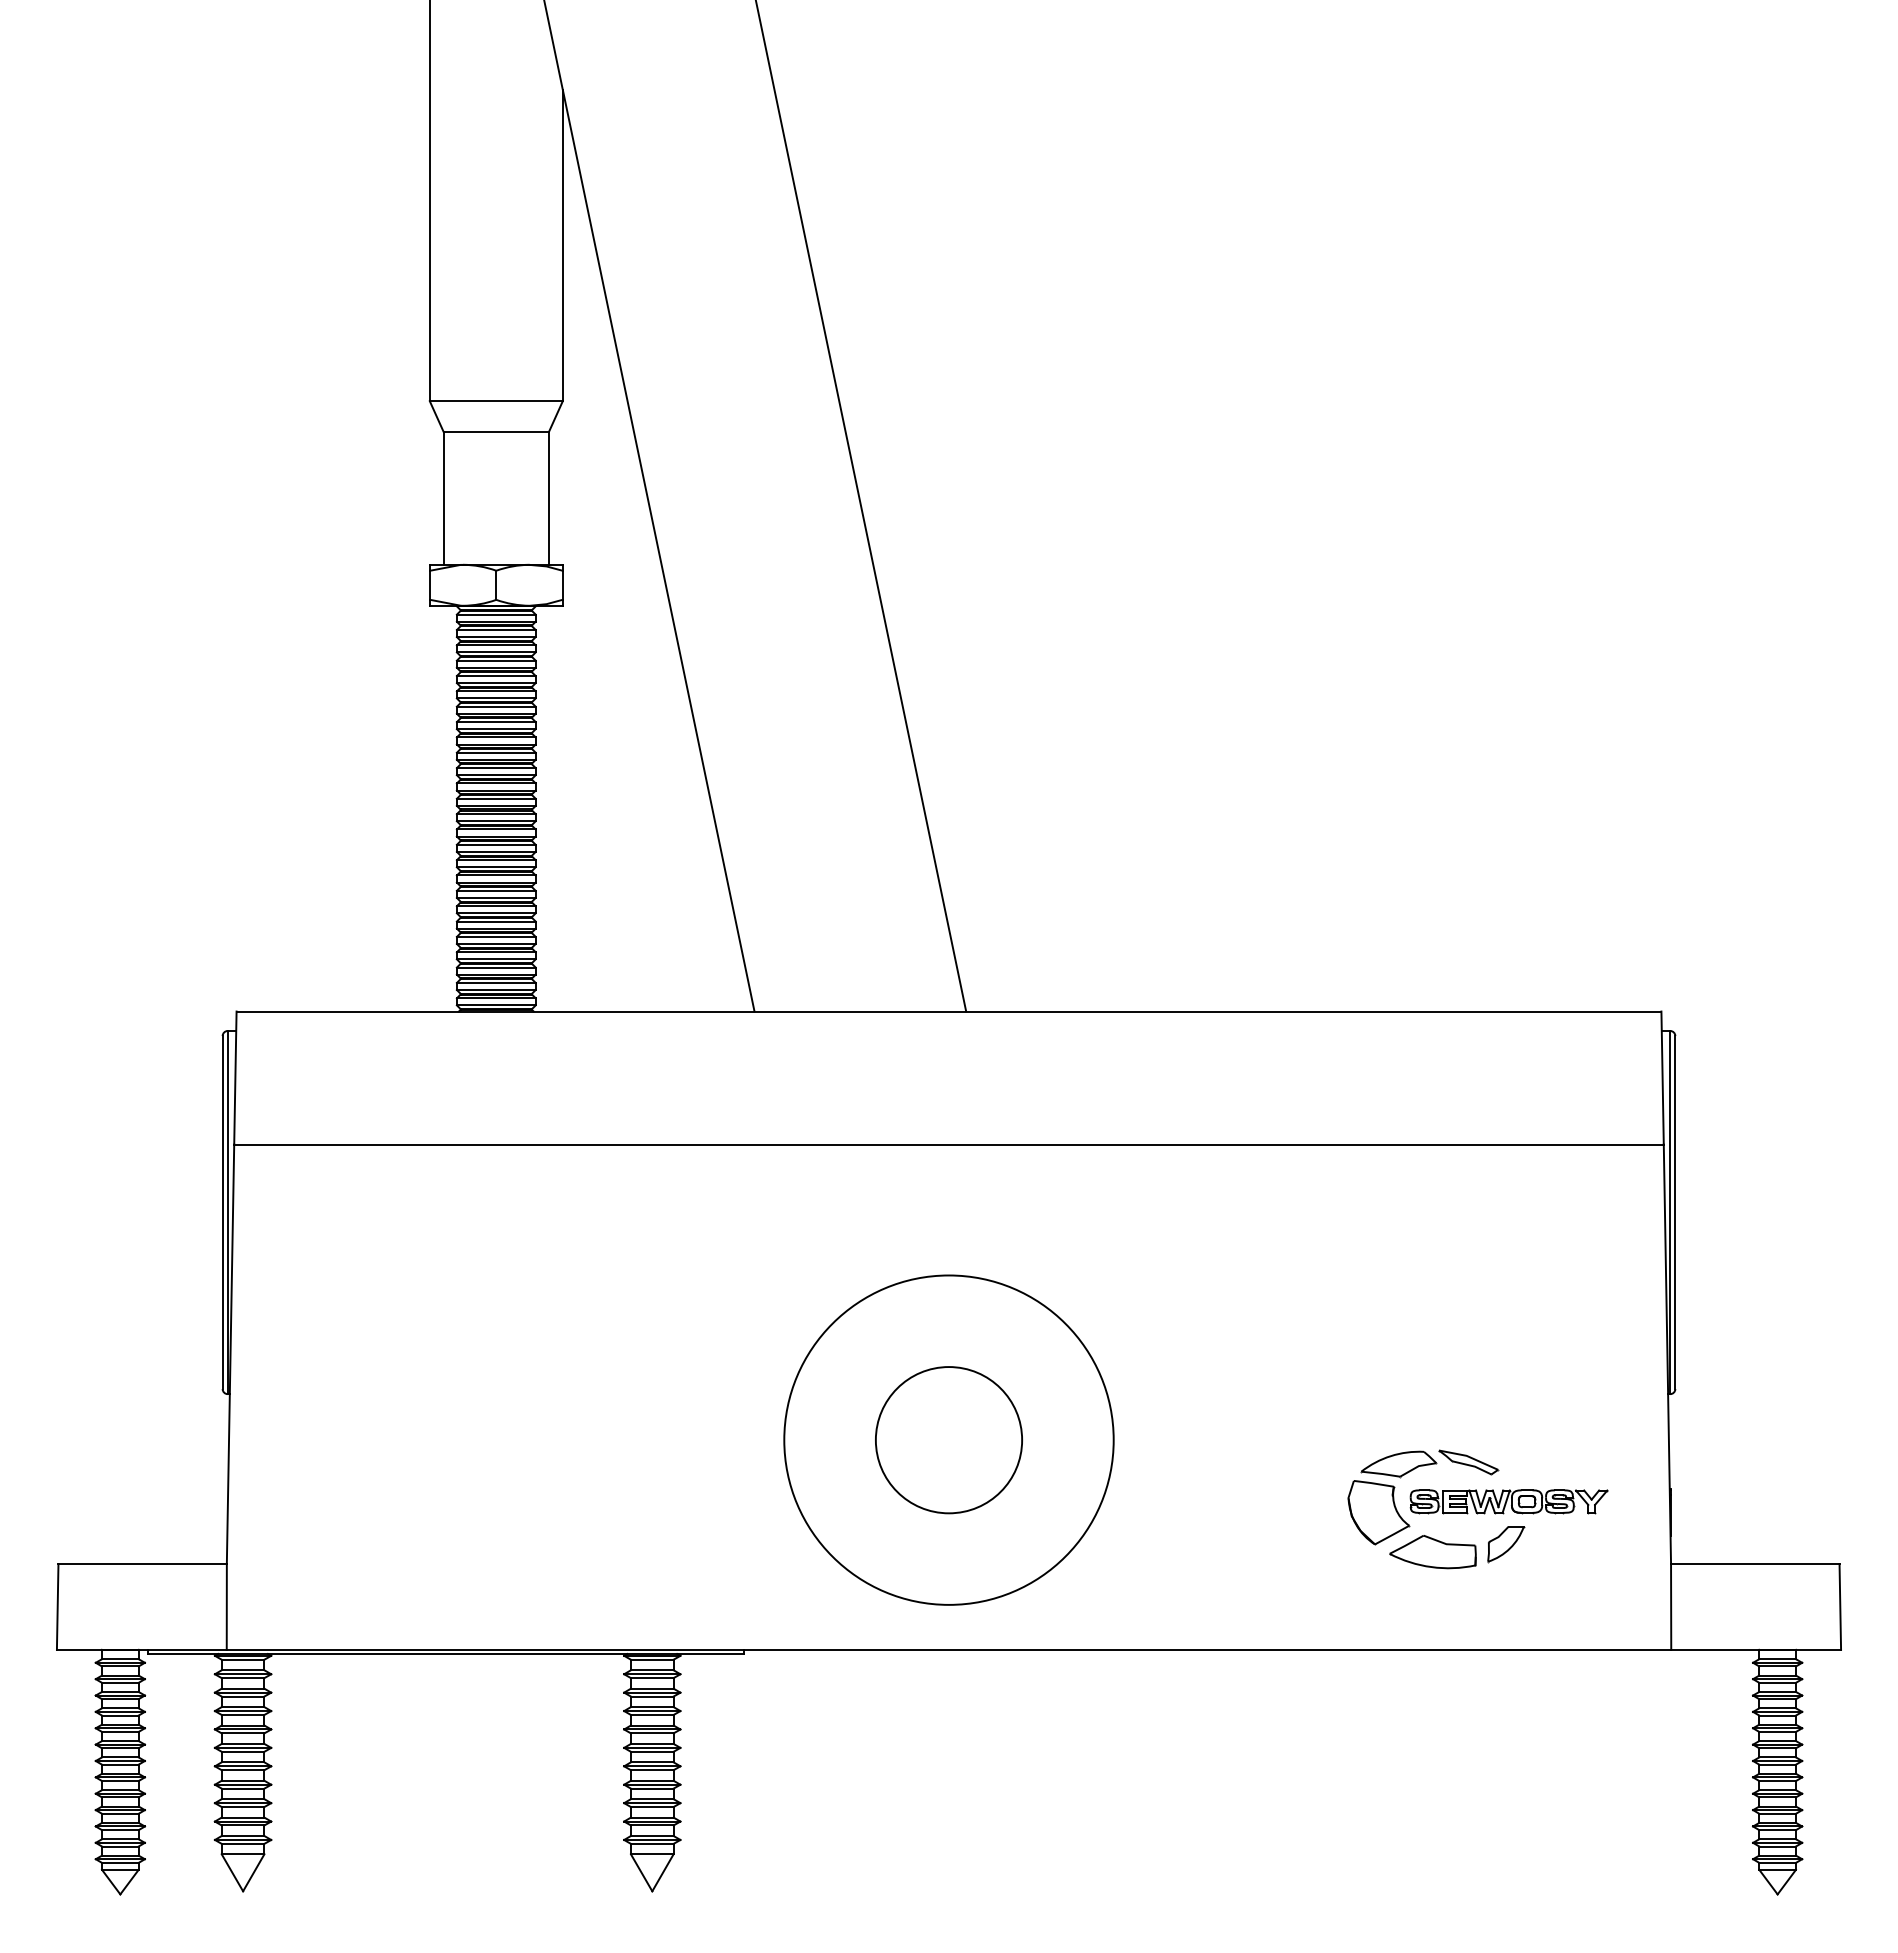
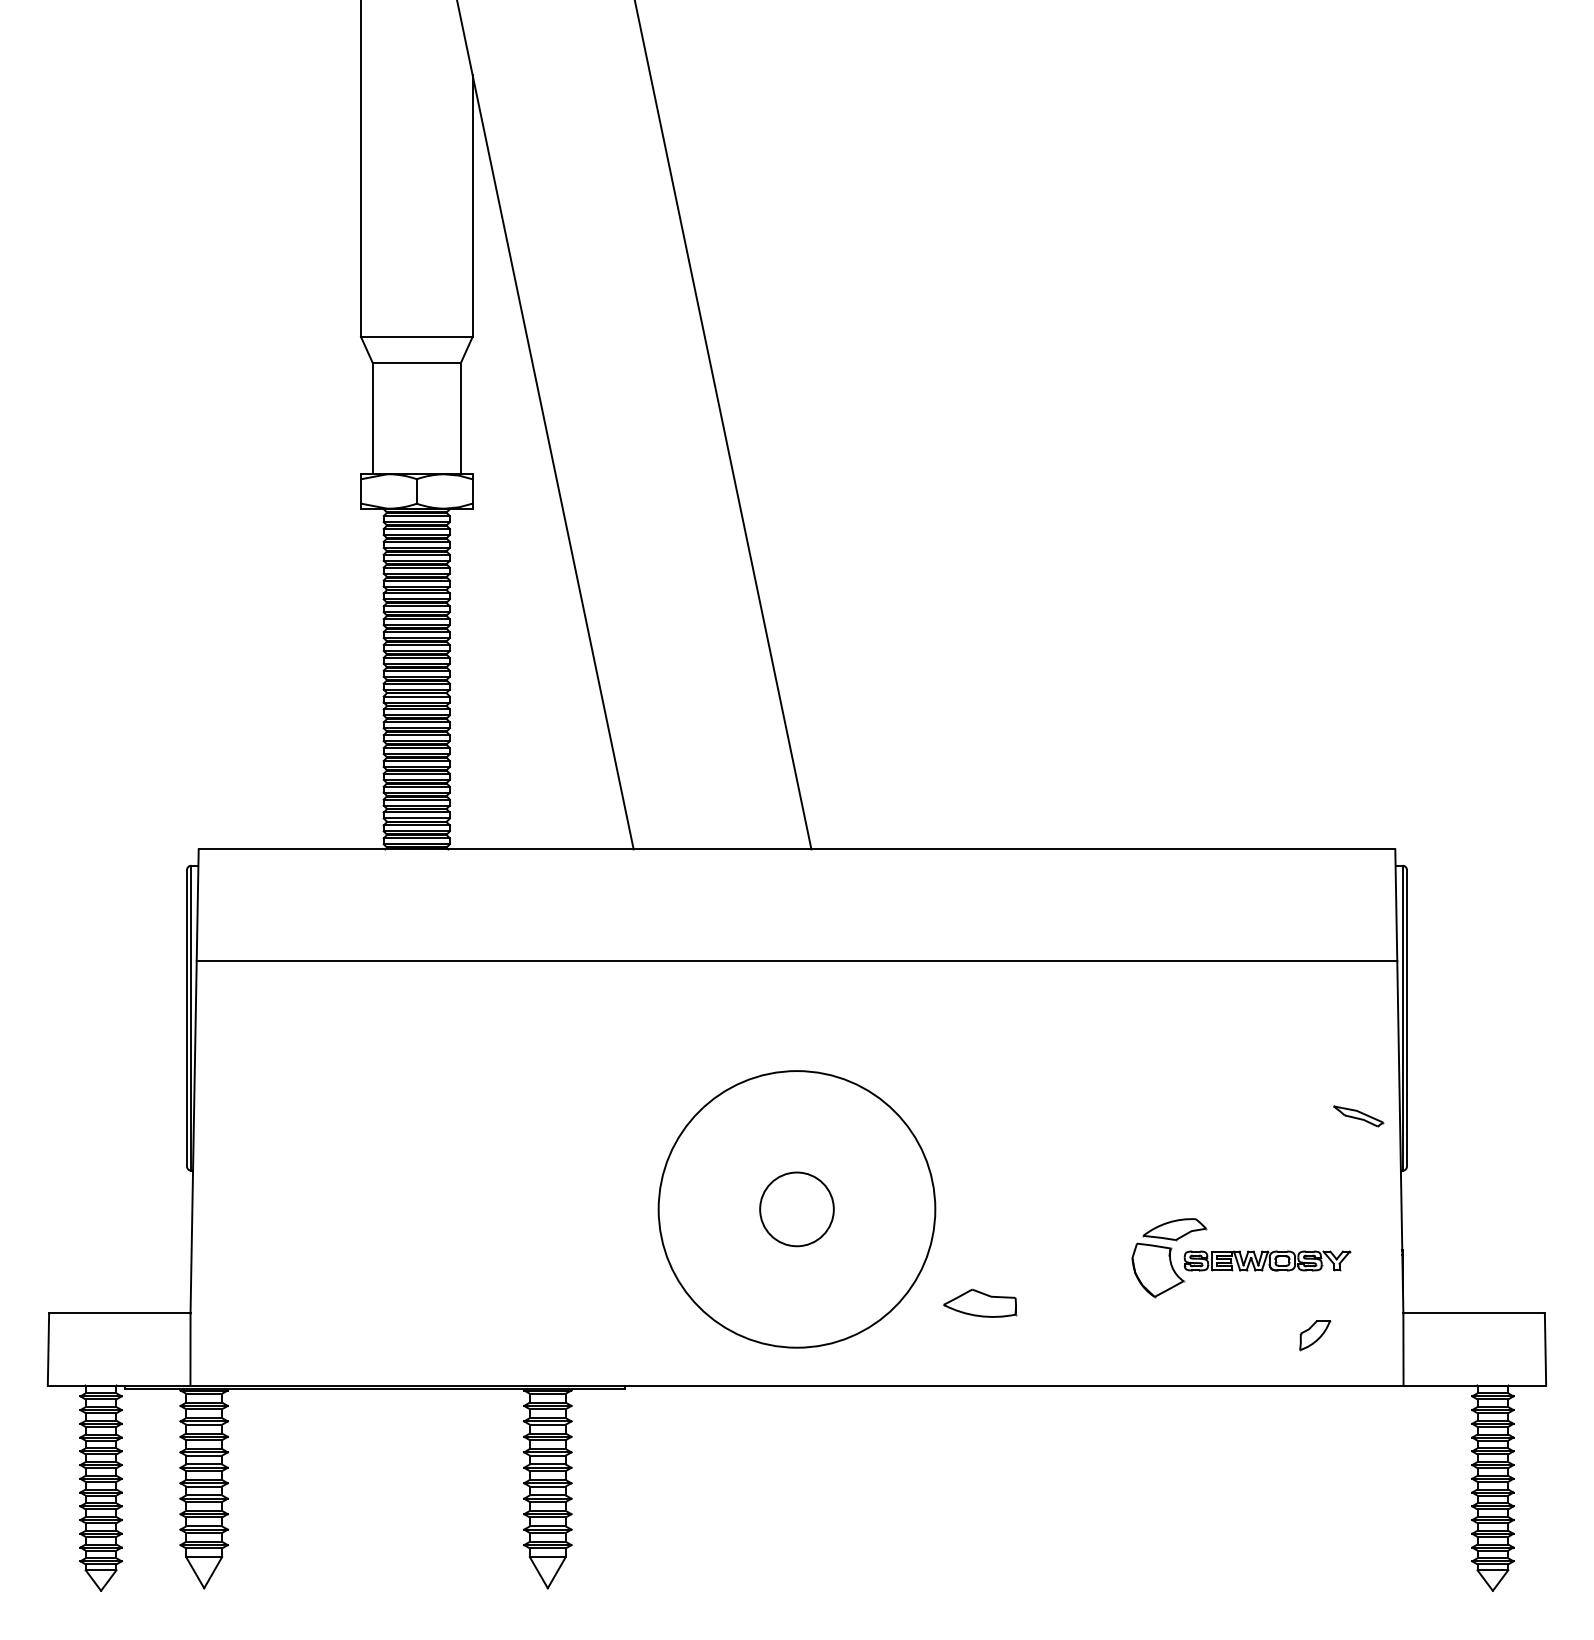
circle: (948, 1440) -> (796, 1209), size x0.6
part: (1468, 1462) -> (1358, 1116), moved
part: (1506, 1544) -> (1315, 1335), moved
part: (1432, 1552) -> (979, 1303), moved

